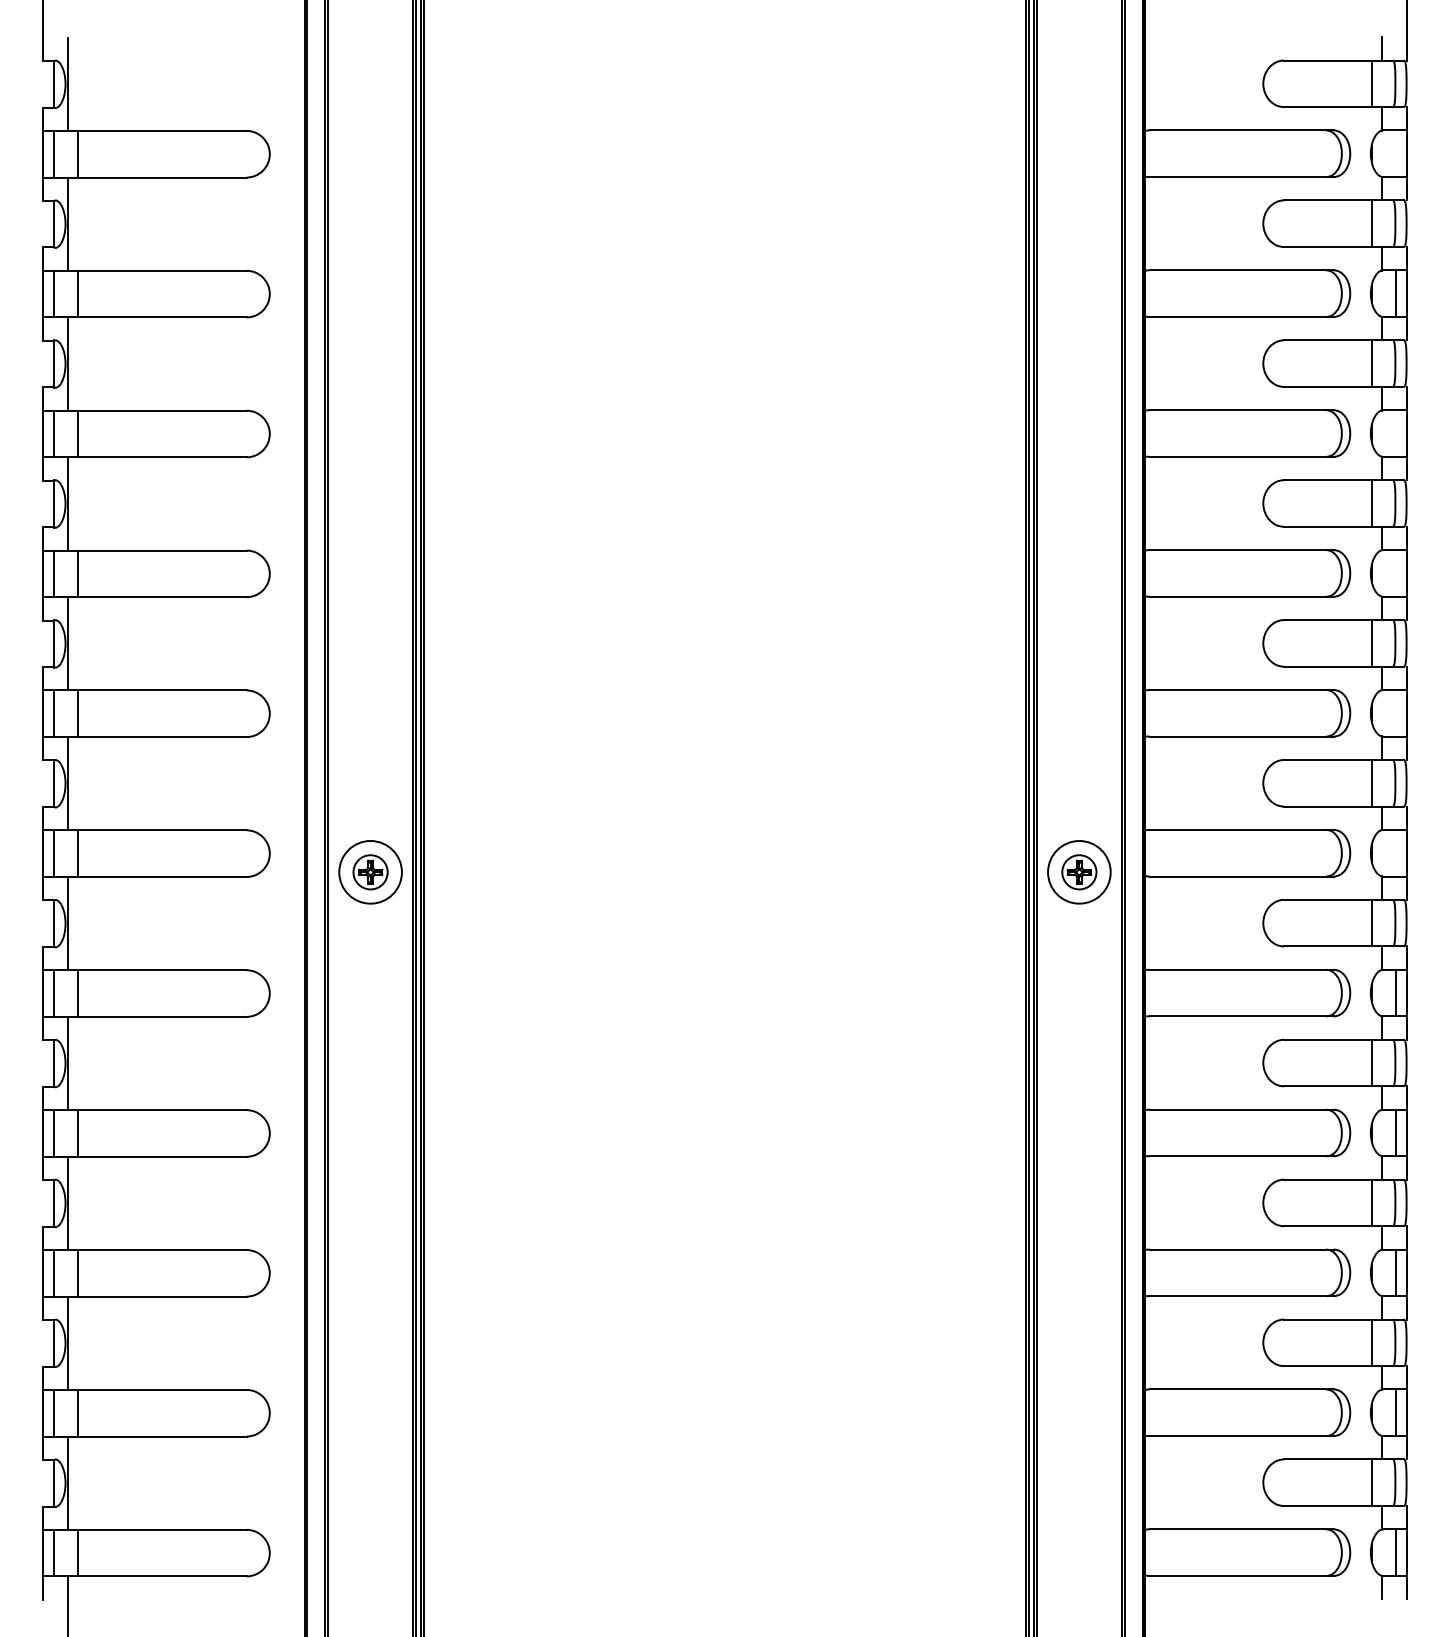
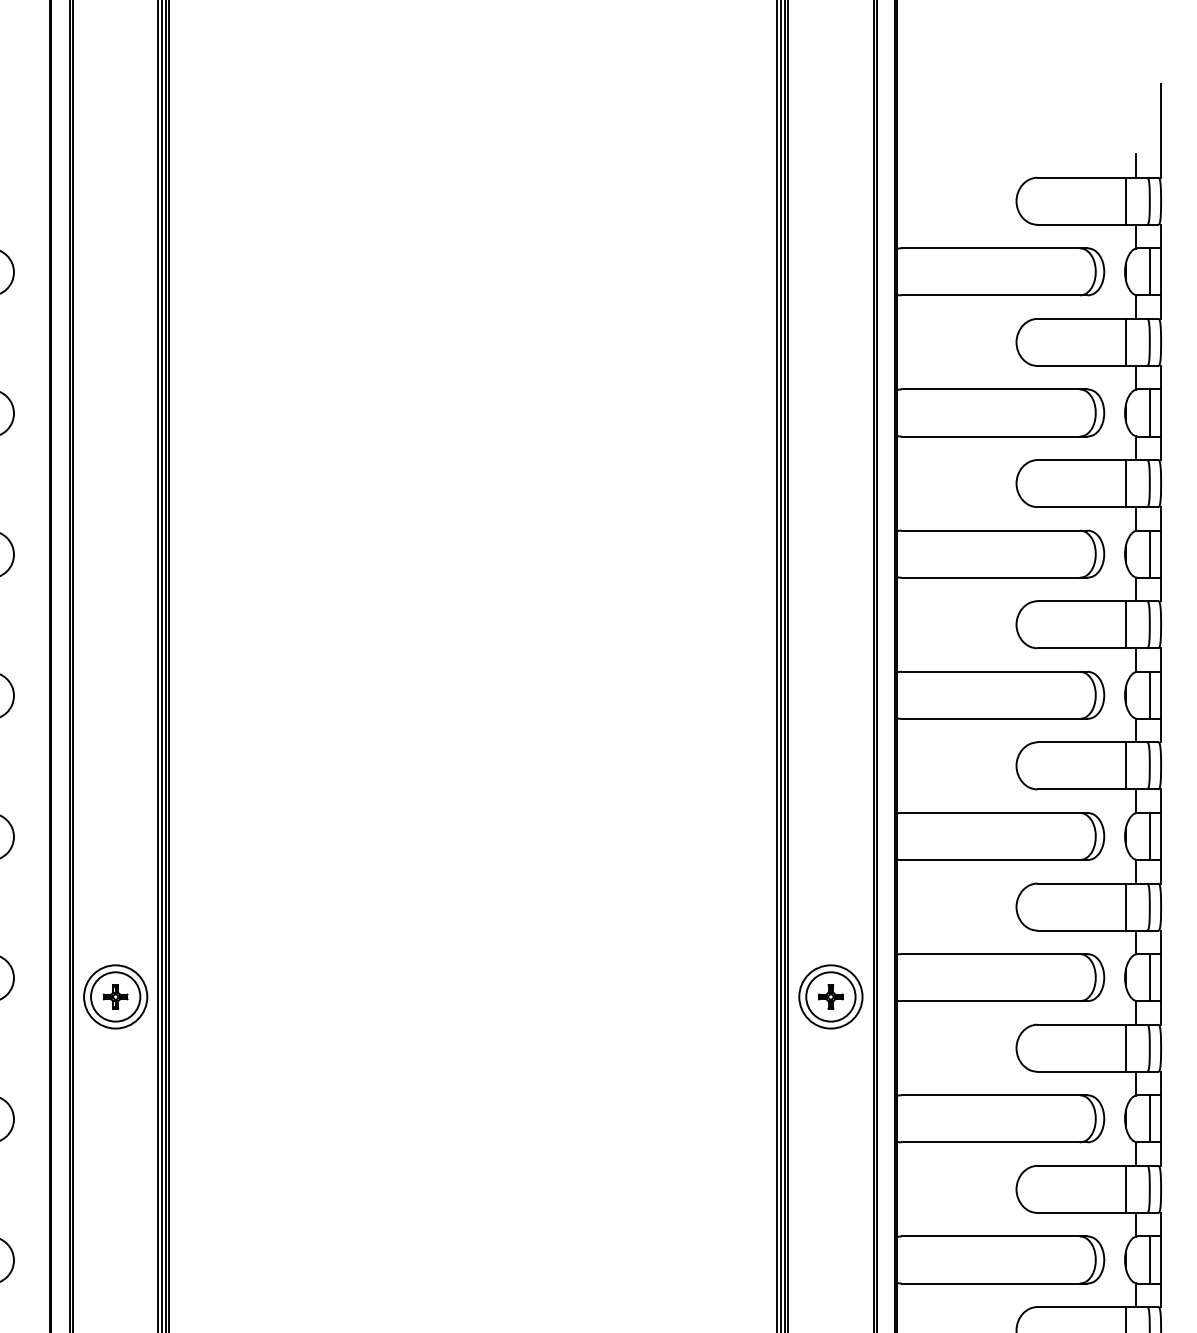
line: (1395, 153) -> (1149, 271), added
line: (1395, 433) -> (1149, 554), added
line: (1395, 573) -> (1149, 695), added
line: (1395, 713) -> (1149, 836), added
line: (1395, 852) -> (1149, 976), added
circle: (370, 871) -> (115, 996), size x1.43
circle: (1078, 871) -> (830, 996), size x1.43

